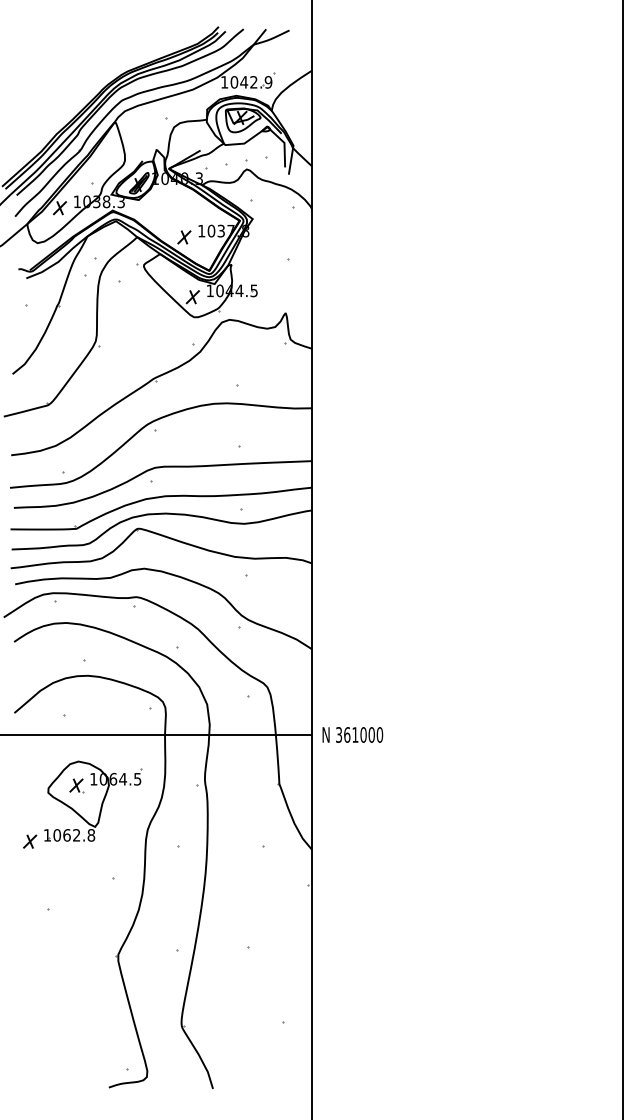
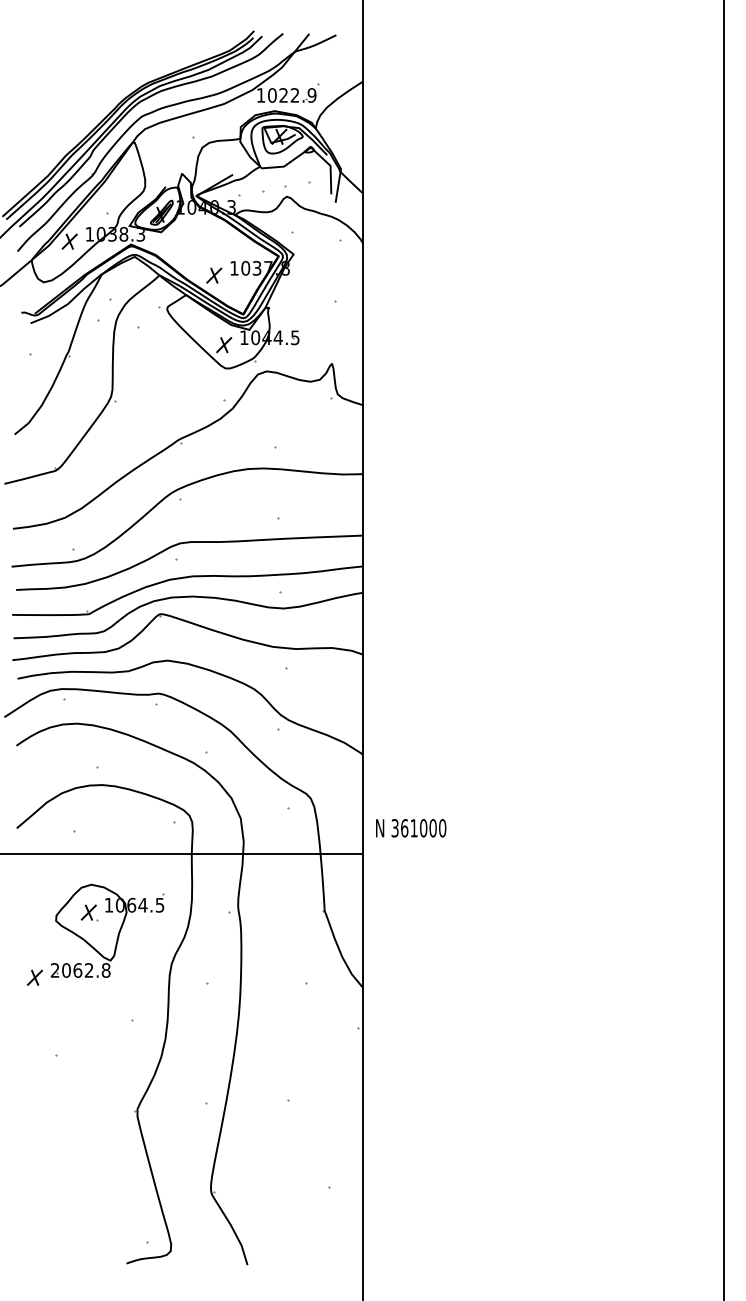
text: (244, 82) -> (284, 95), 1042.9 -> 1022.9
text: (352, 734) -> (410, 827), moved
text: (46, 835) -> (54, 970), 1062.8 -> 2062.8

